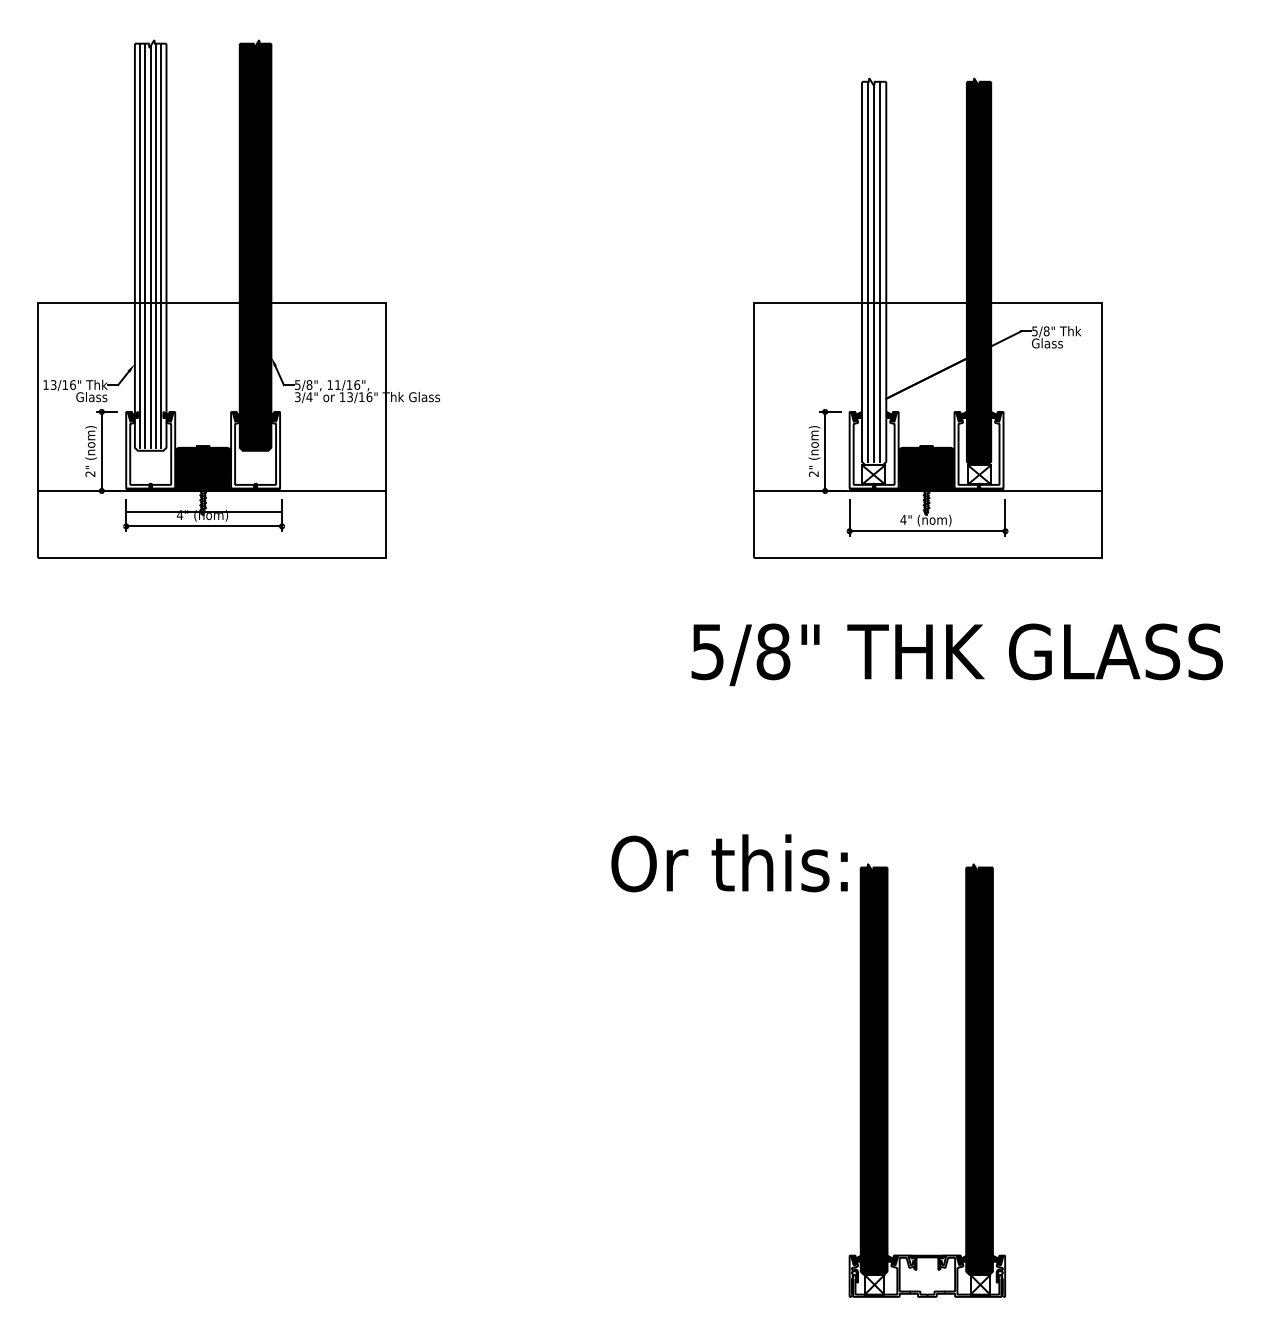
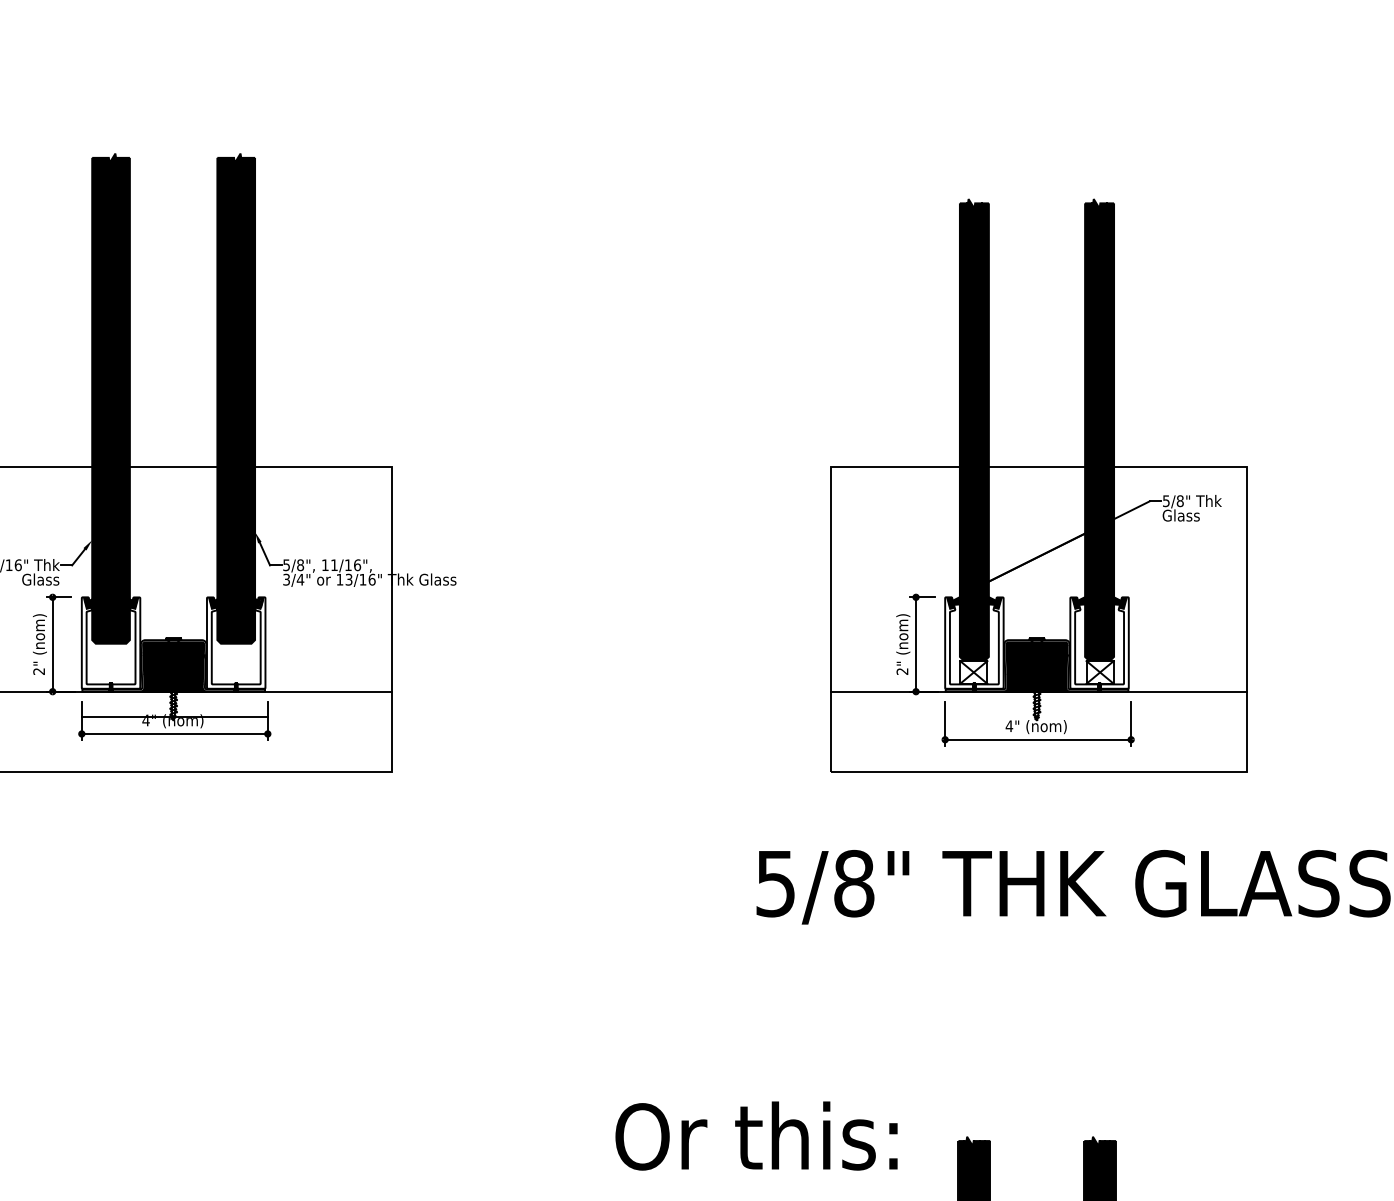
fill: (150, 245) -> (110, 398), added
fill: (873, 271) -> (973, 429), added
text: (729, 863) -> (756, 1136), moved

